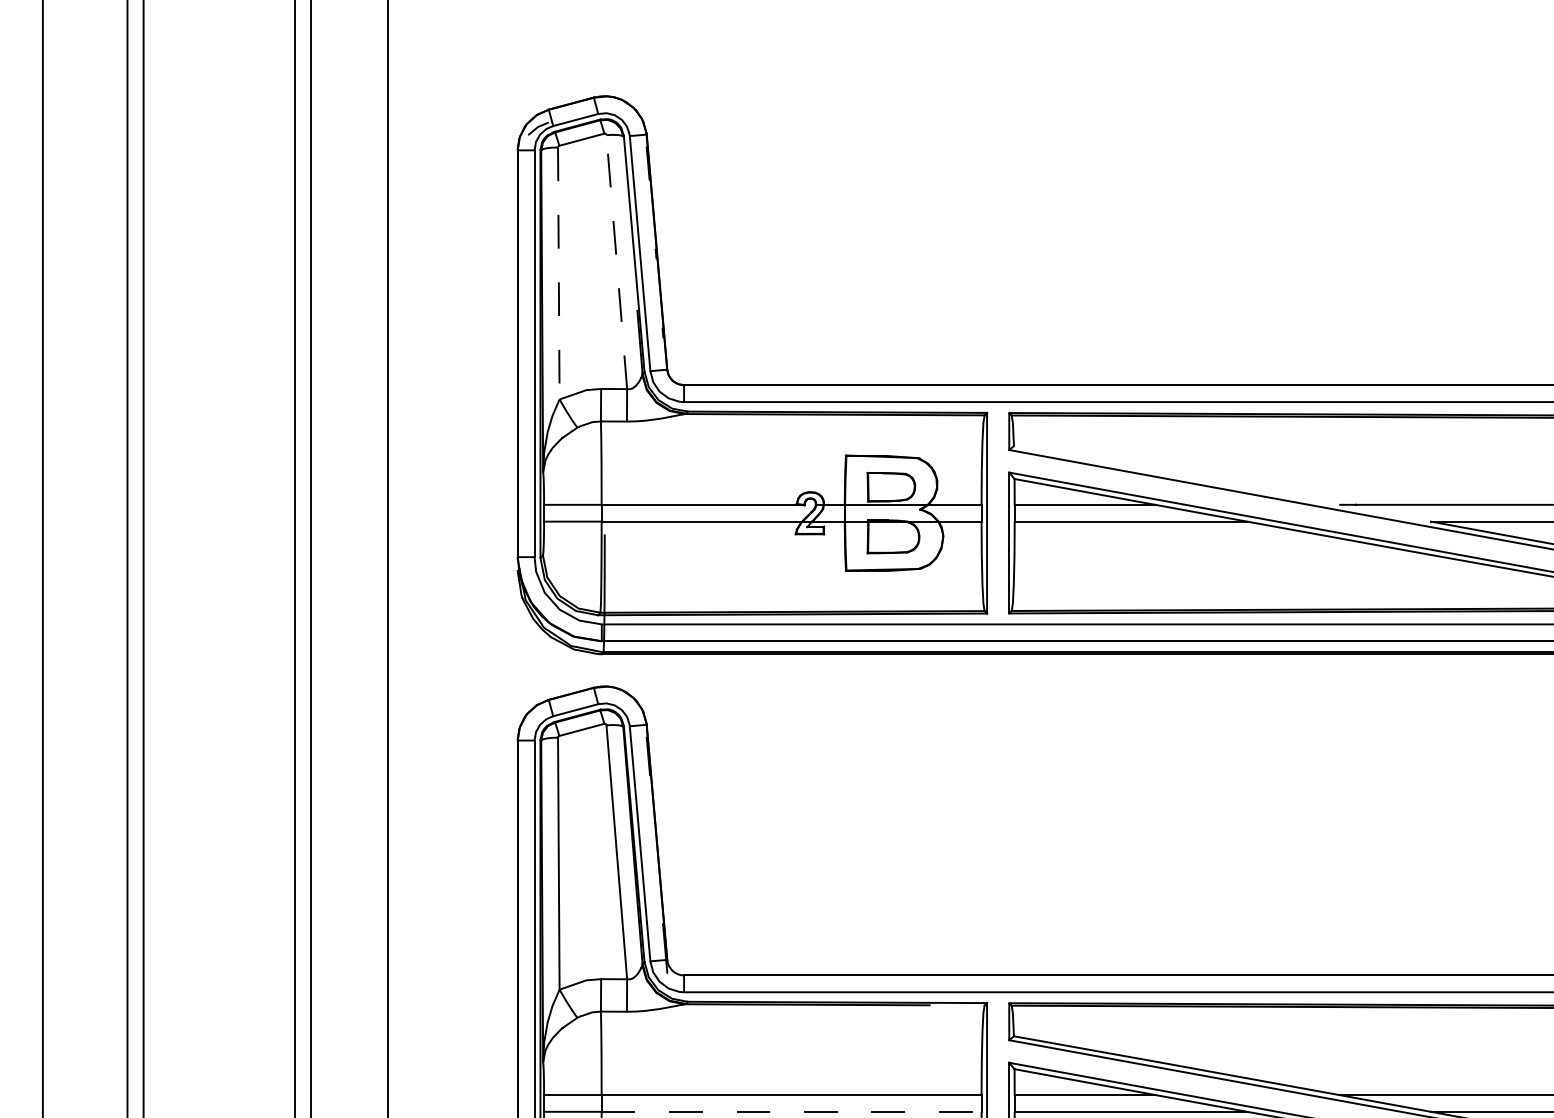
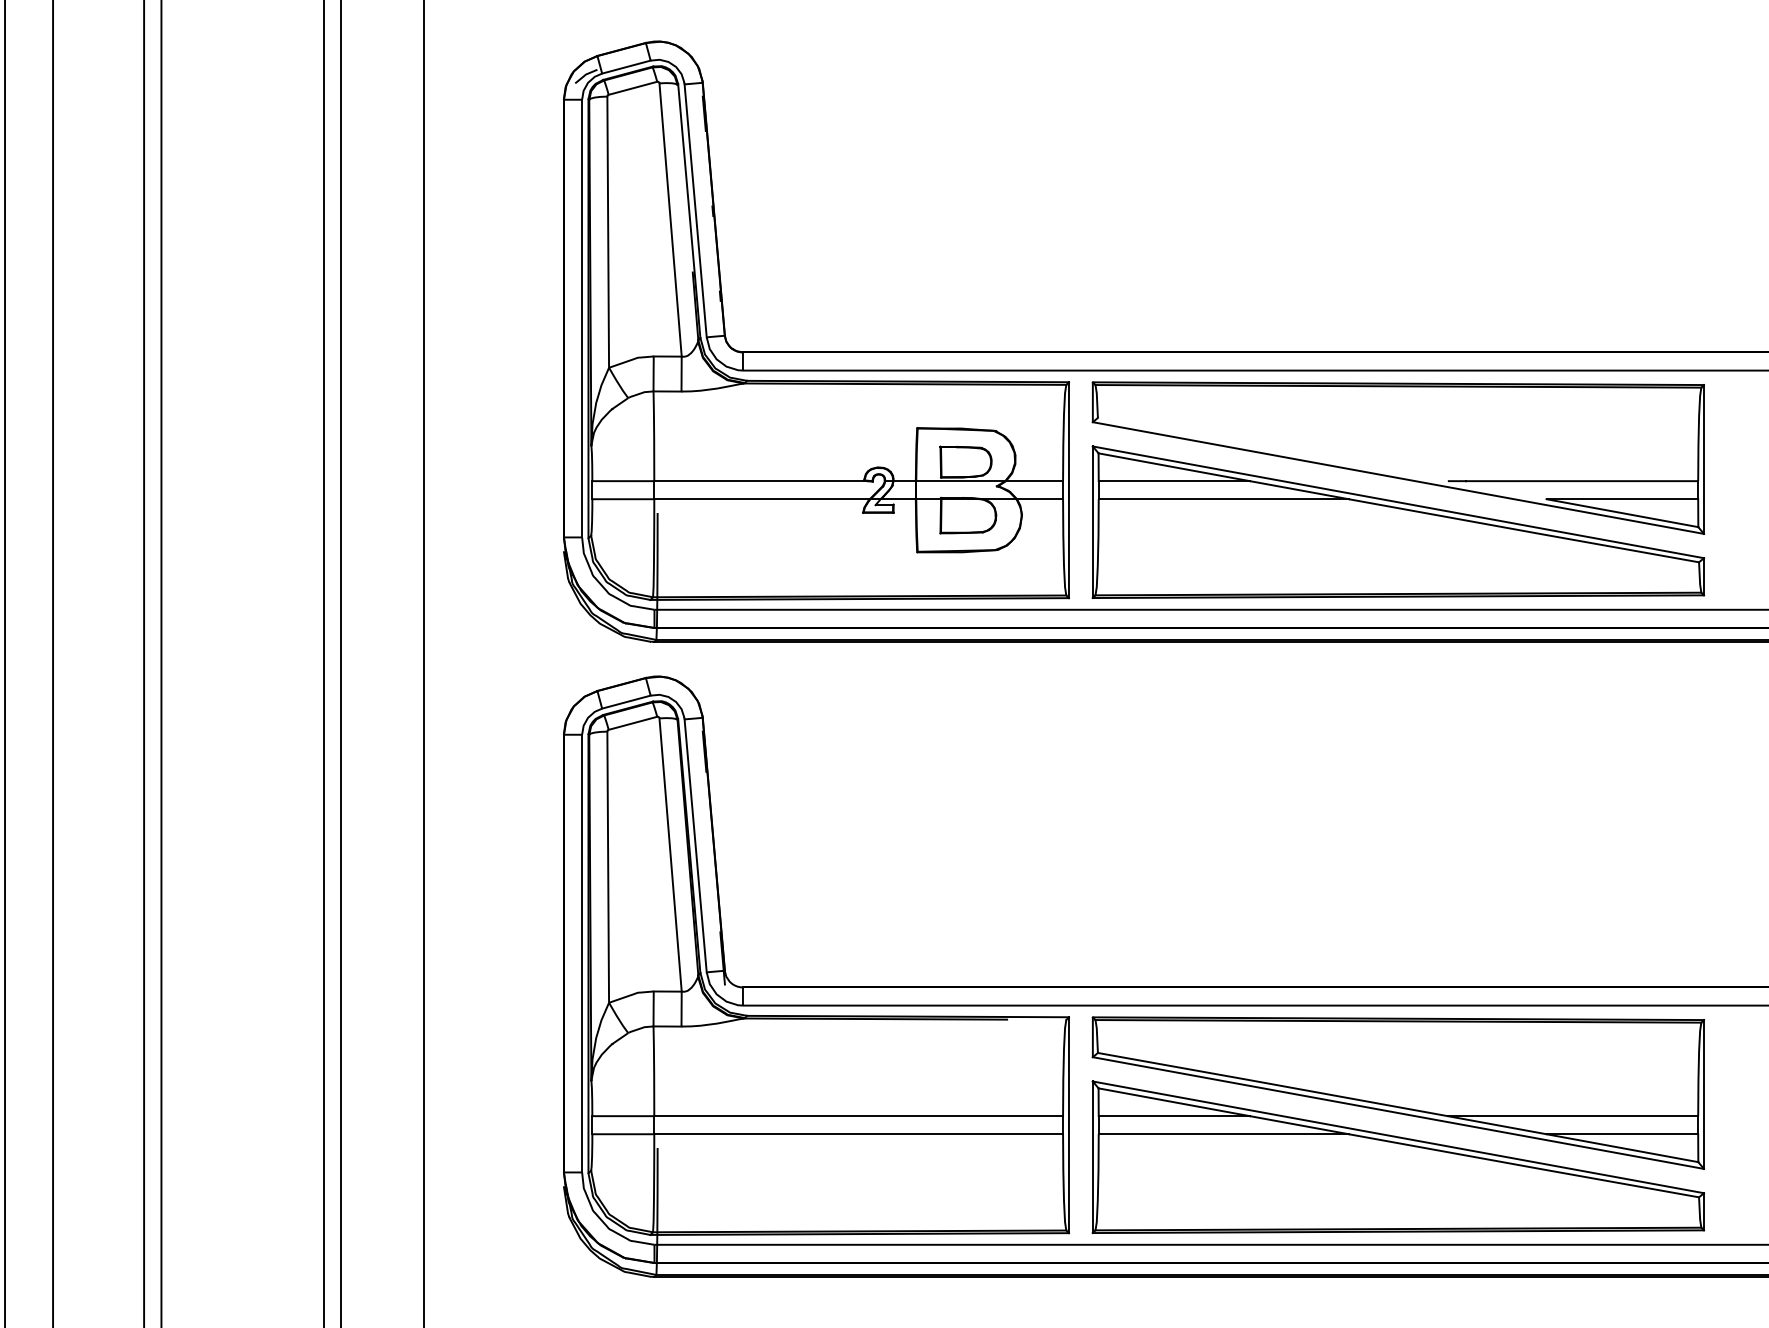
line: (616, 261) -> (670, 219), dashed -> solid
line: (559, 273) -> (608, 232), dashed -> solid
line: (792, 1112) -> (859, 1134), dashed -> solid

